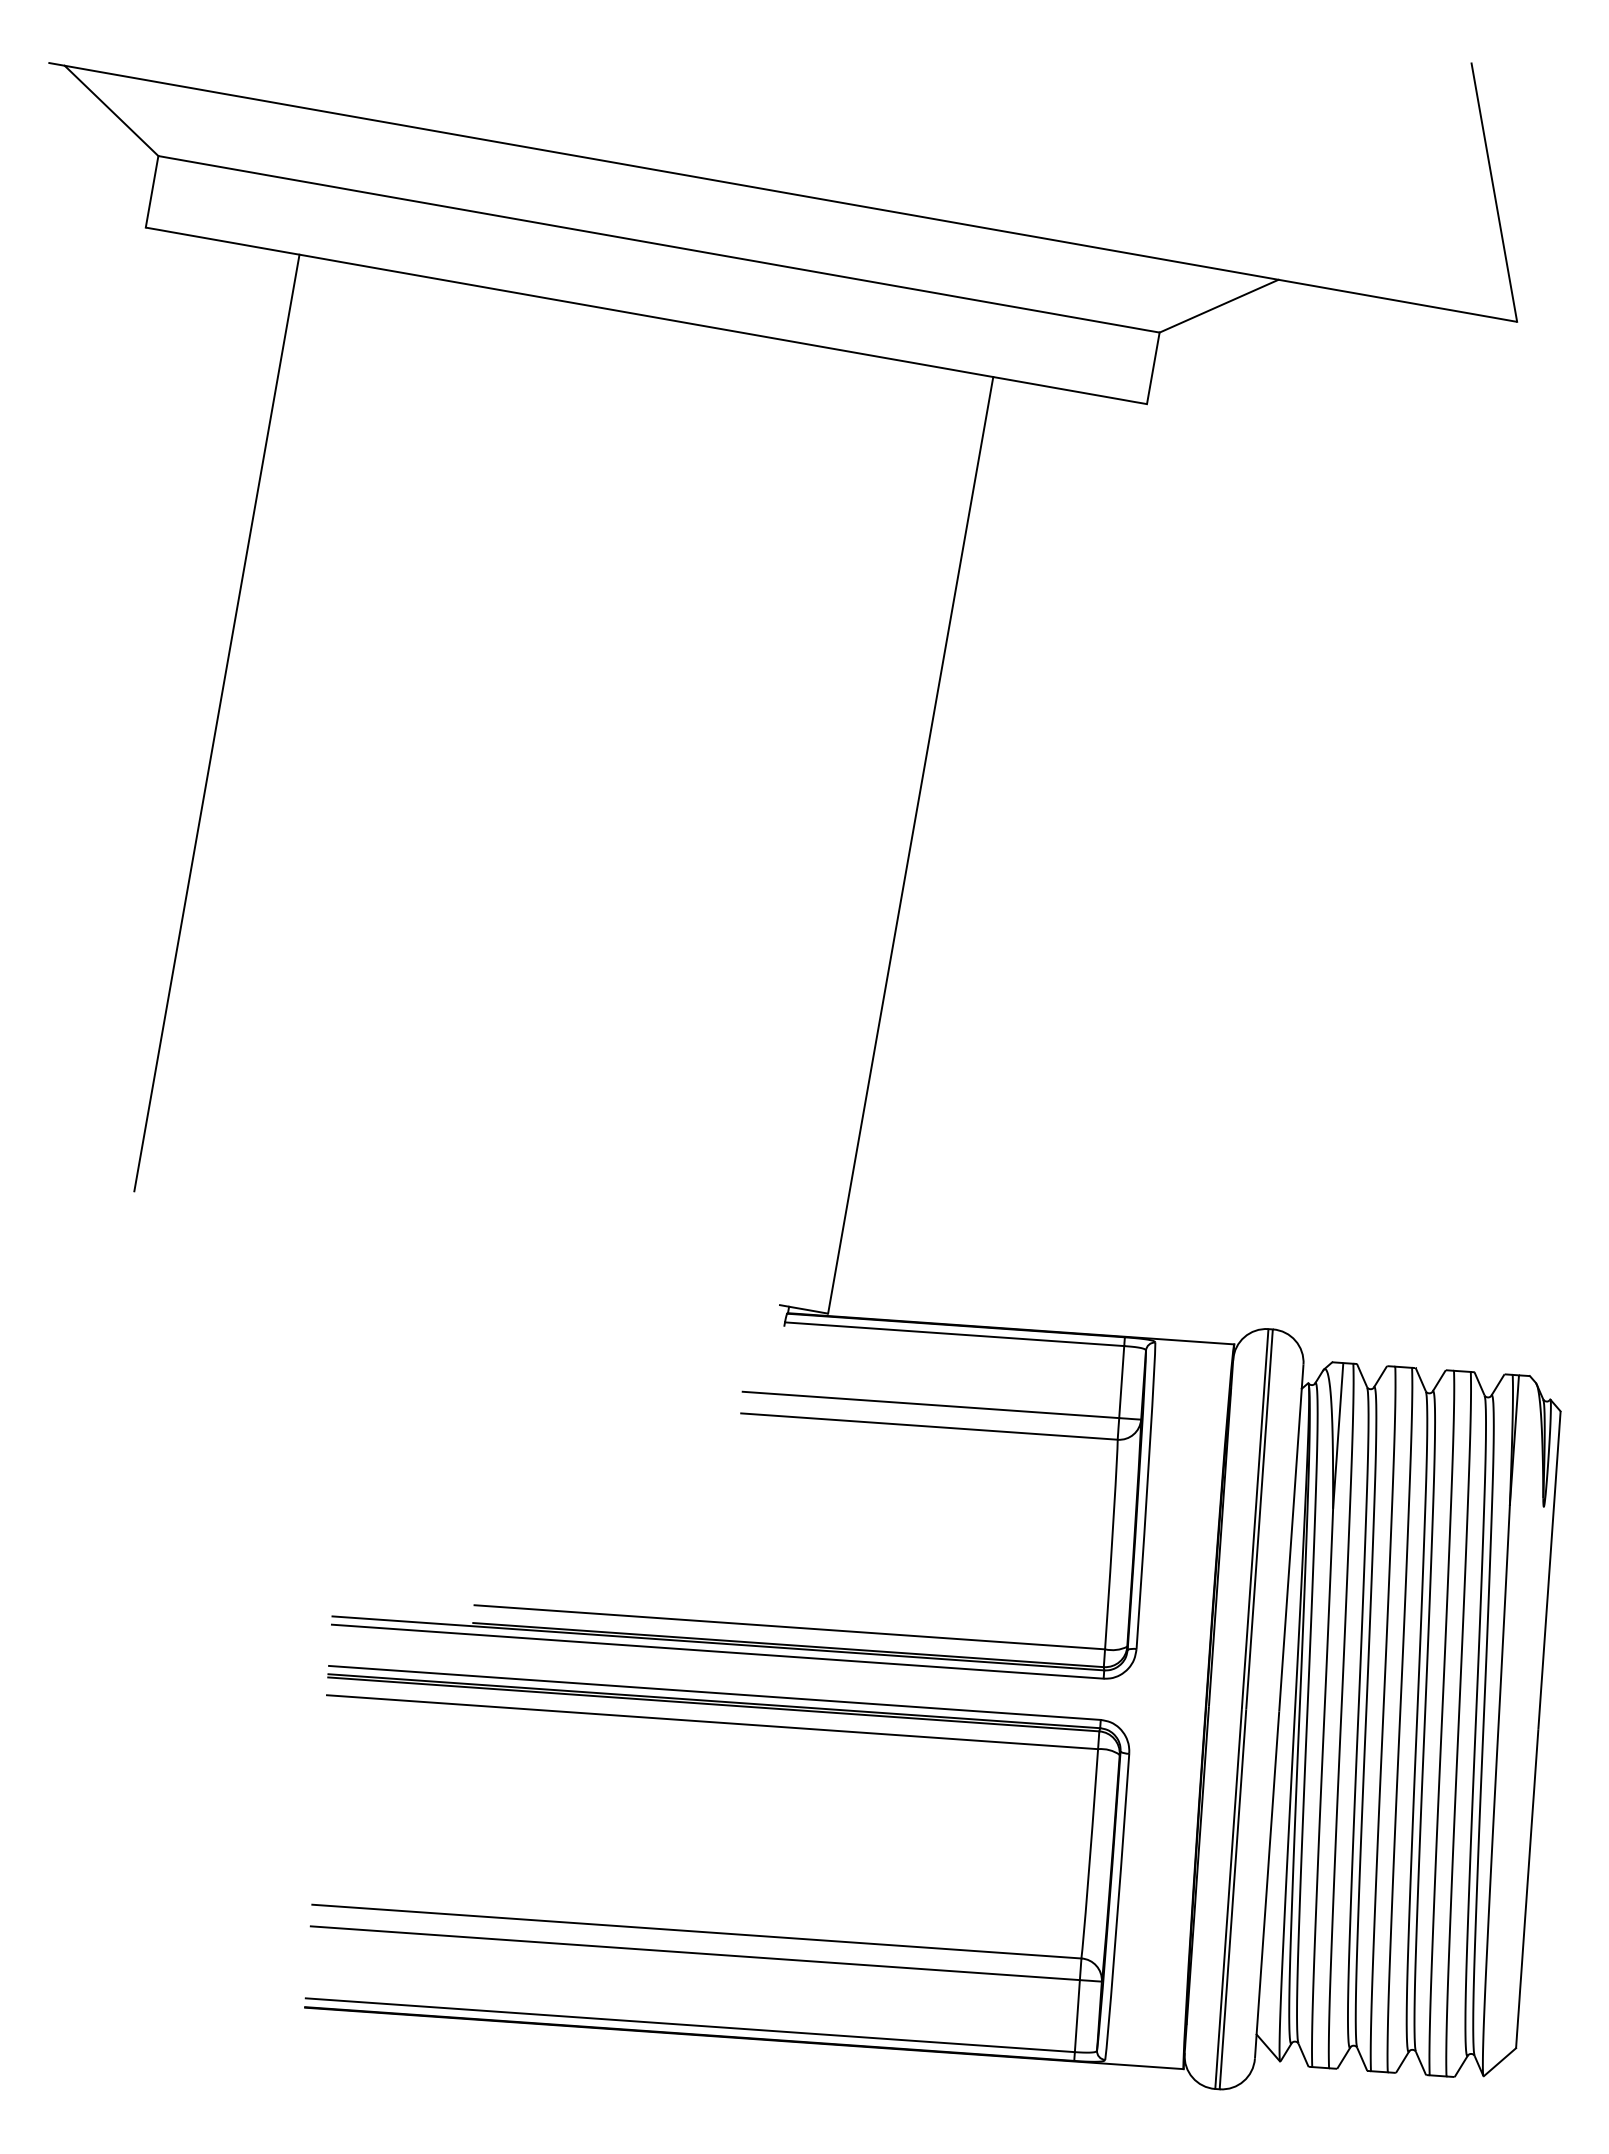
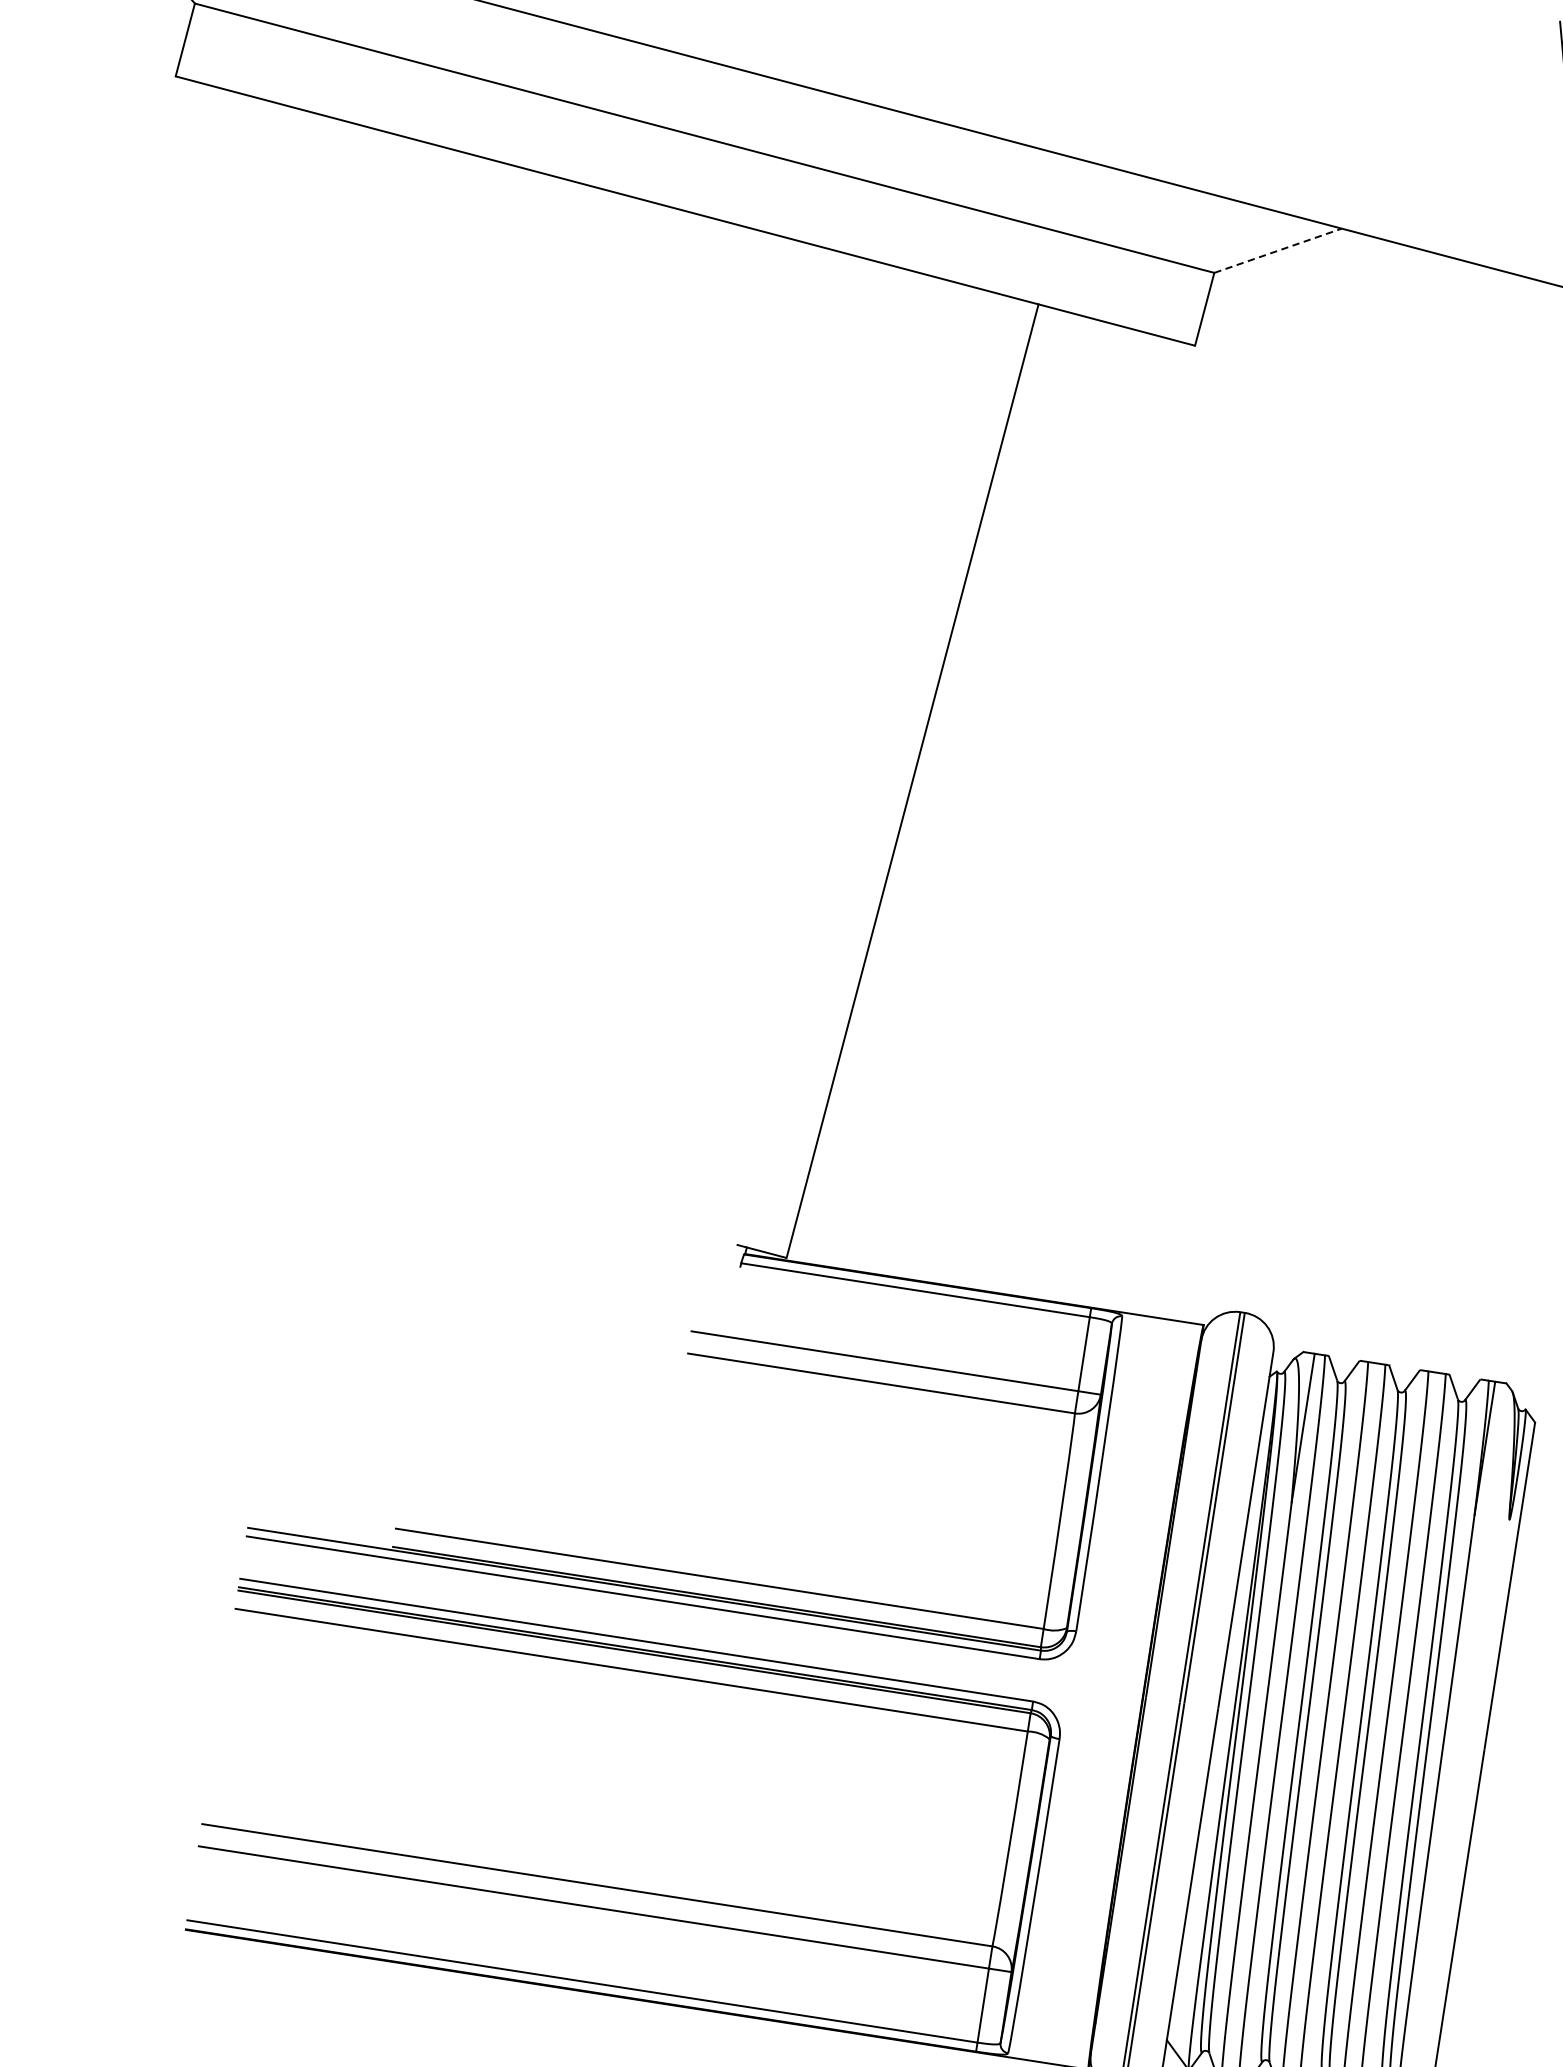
line: (1219, 306) -> (1278, 251), solid -> dashed
line: (216, 722) -> (205, 593), removed

